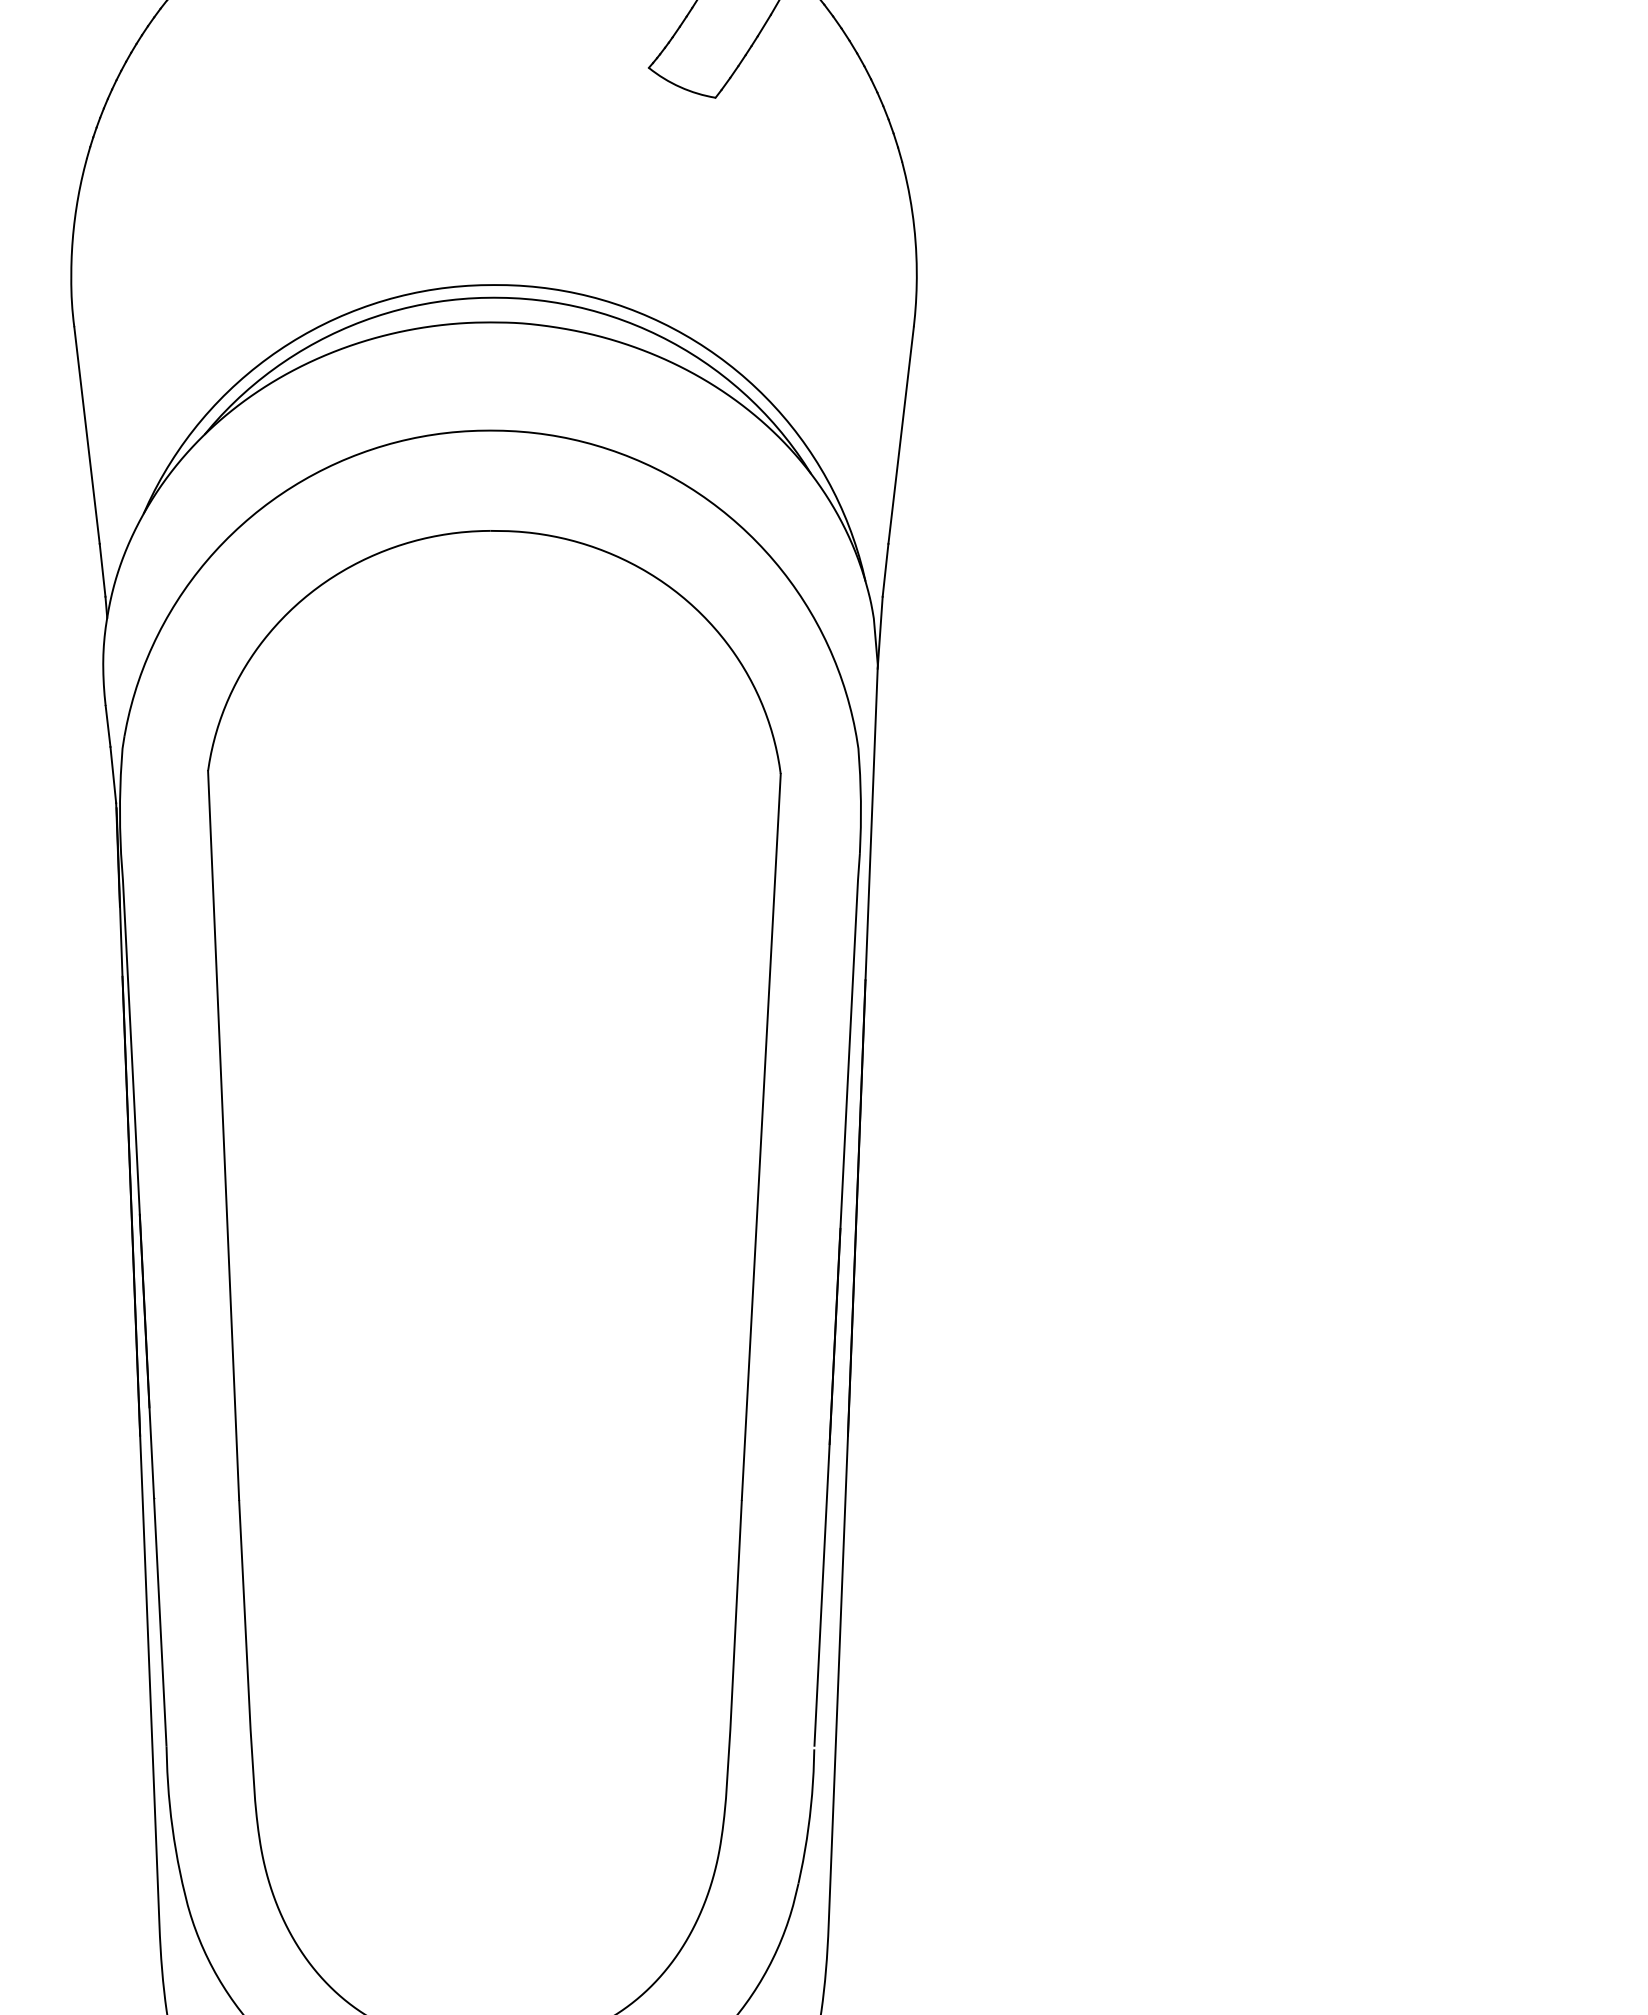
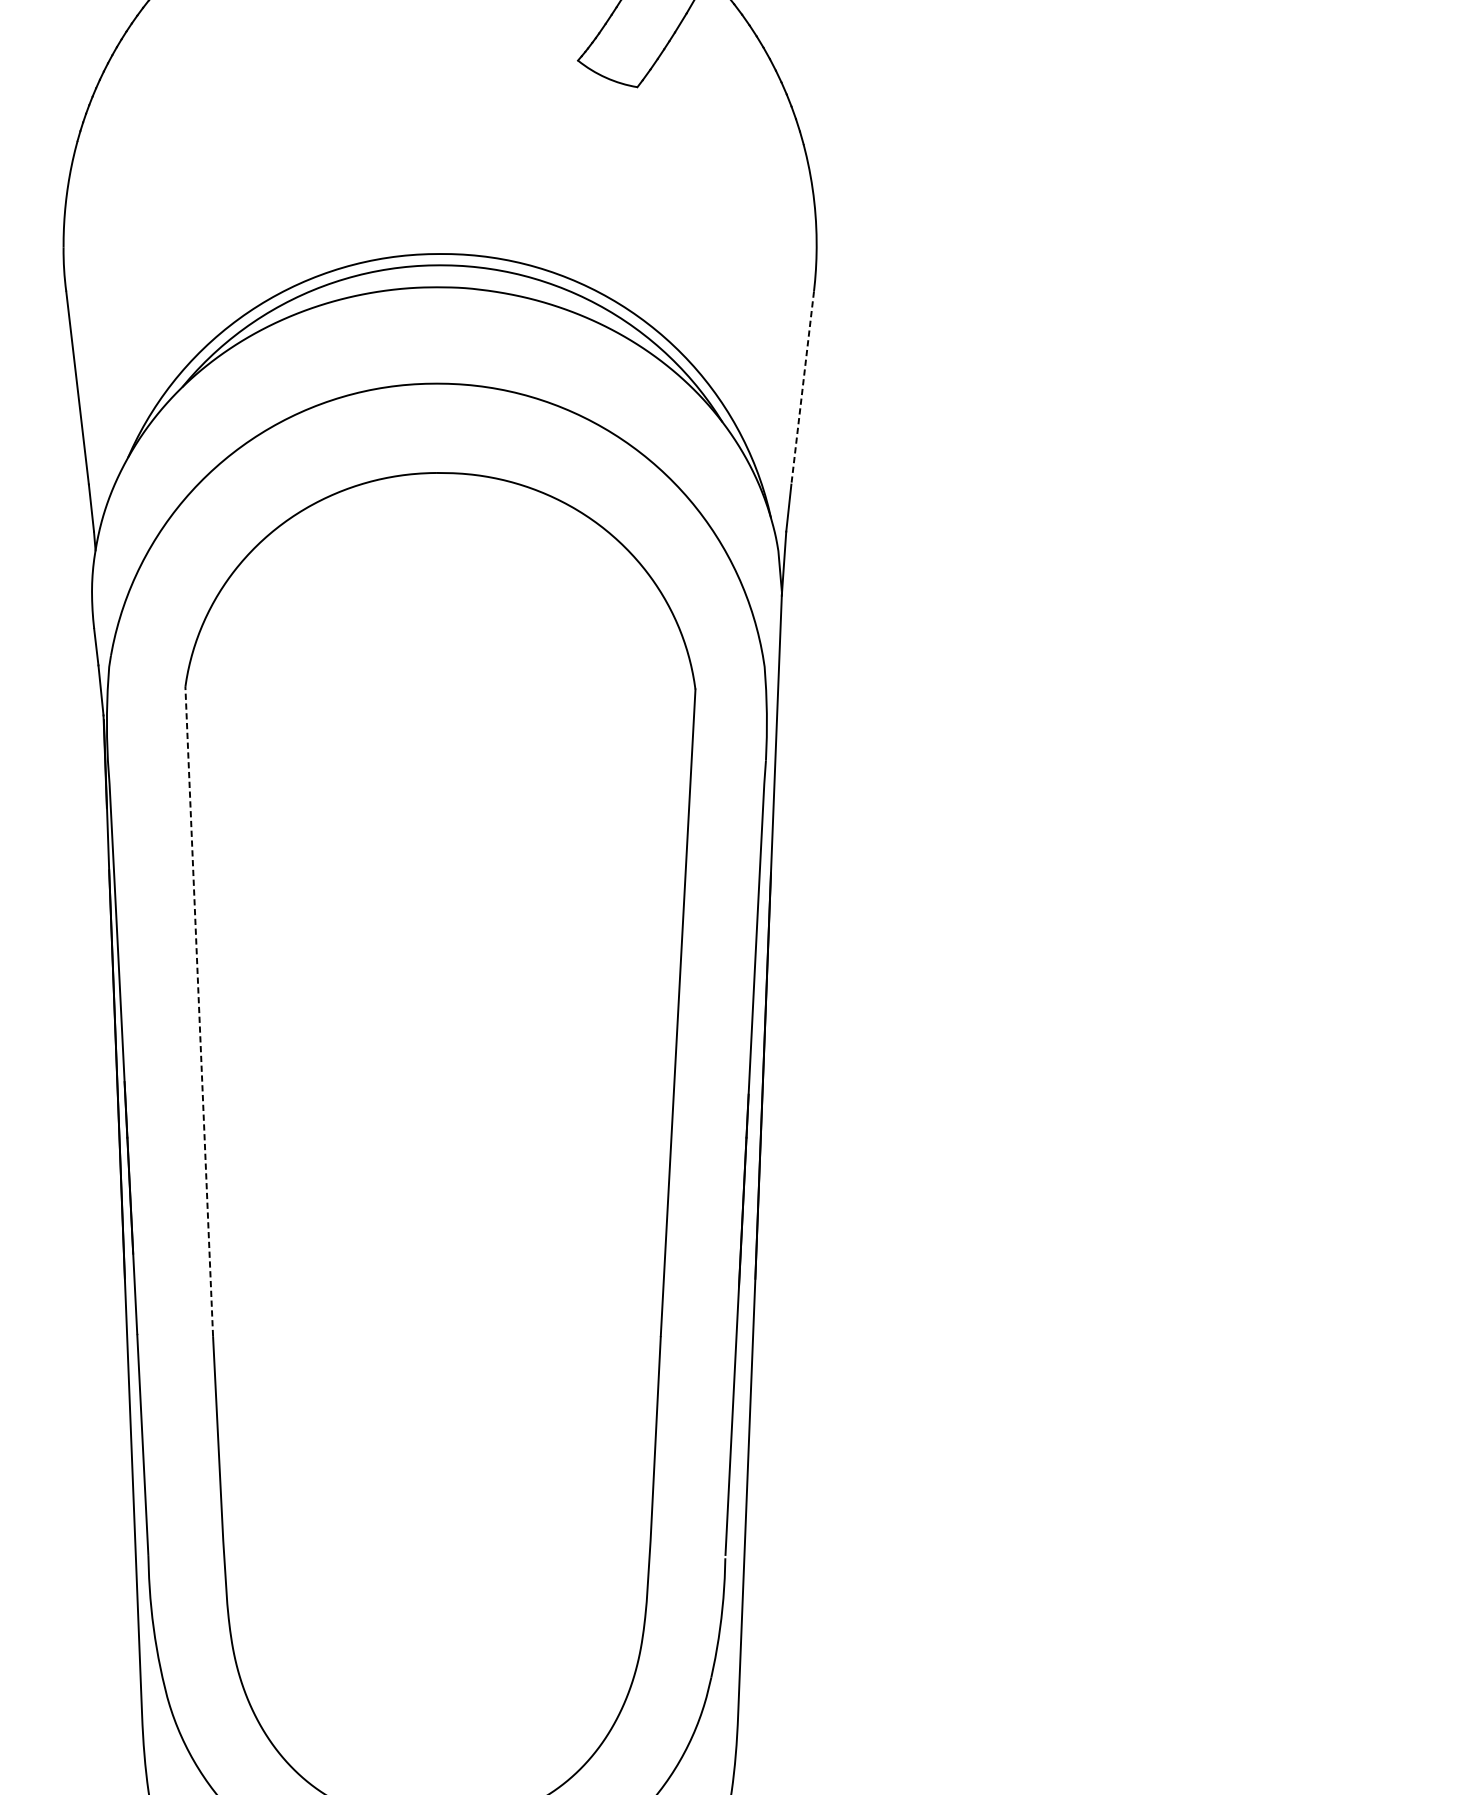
line: (901, 436) -> (803, 388), solid -> dashed
line: (223, 1135) -> (199, 1011), solid -> dashed

